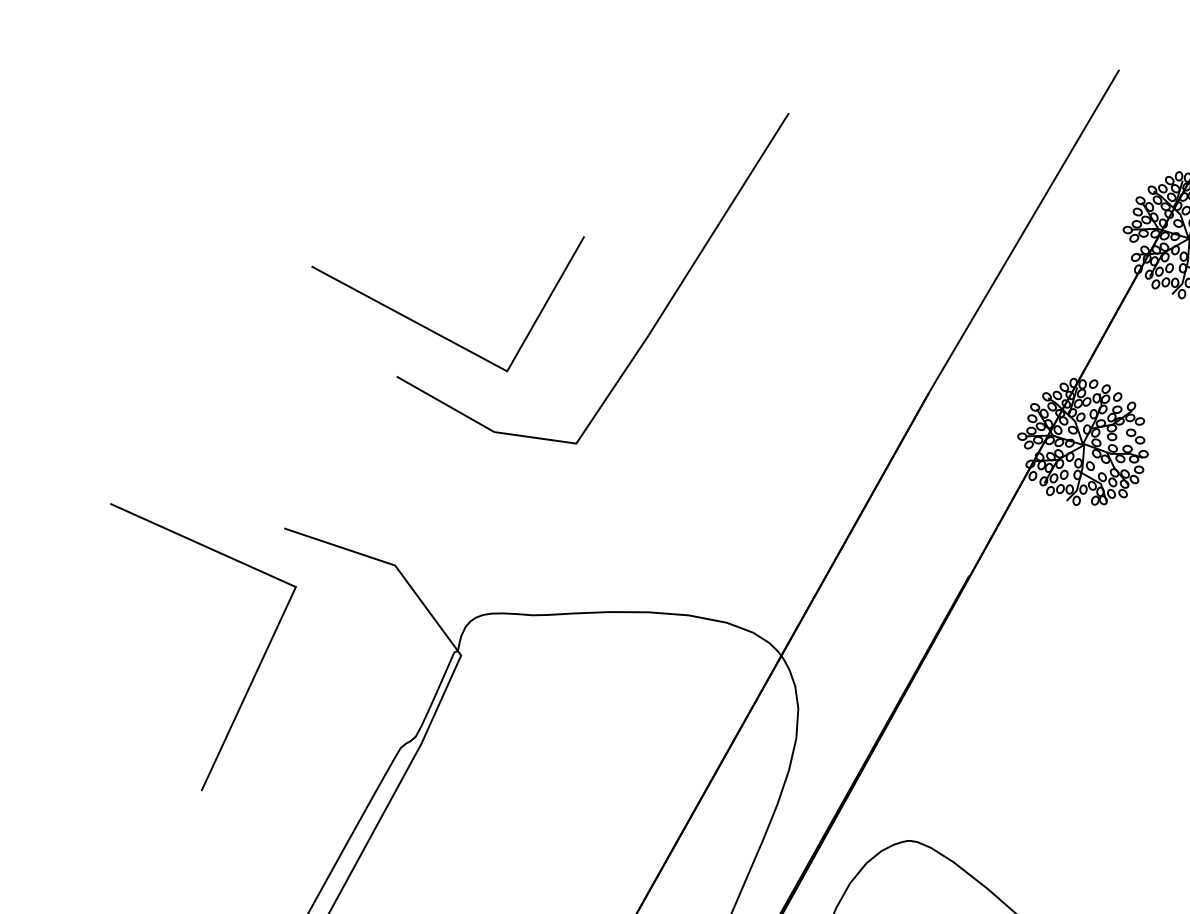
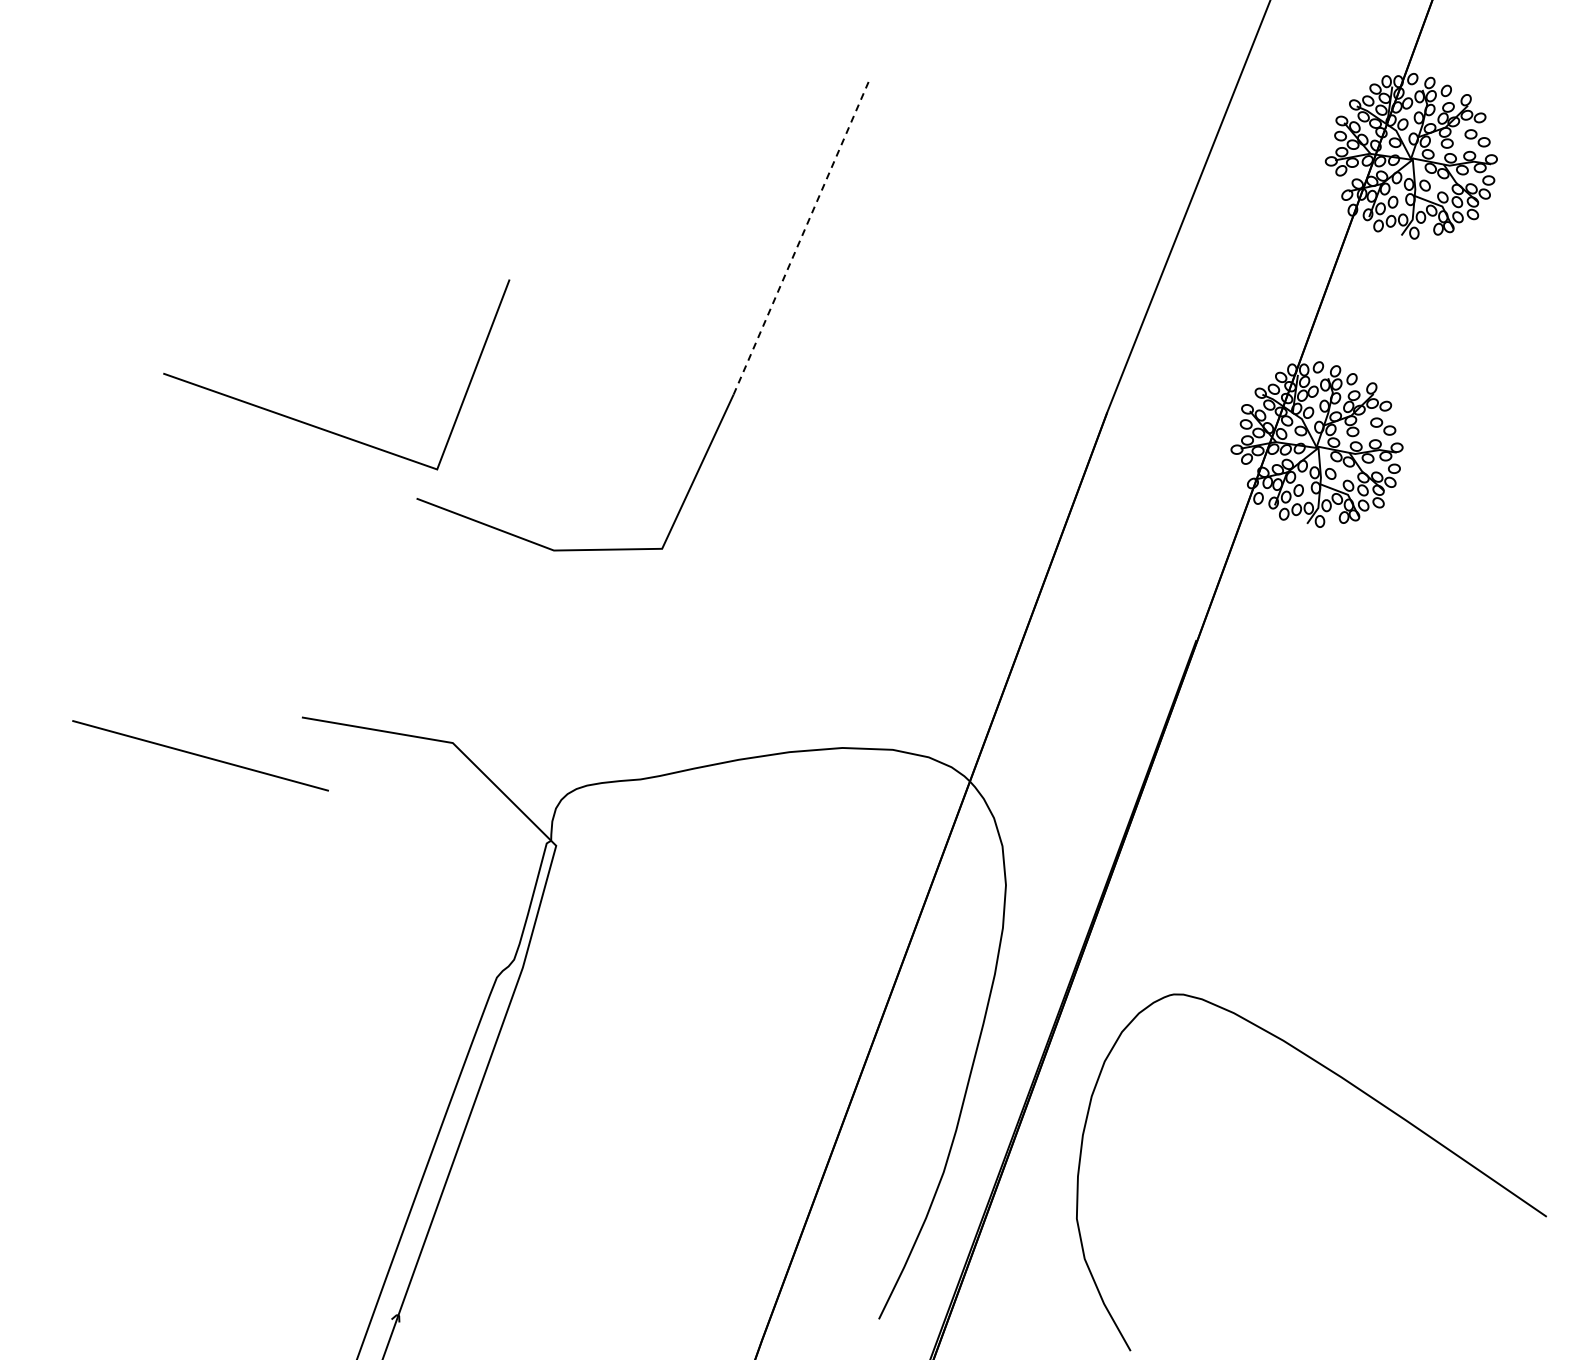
line: (718, 224) -> (801, 236), solid -> dashed
line: (422, 324) -> (318, 426), moved
line: (248, 688) -> (288, 931), removed

